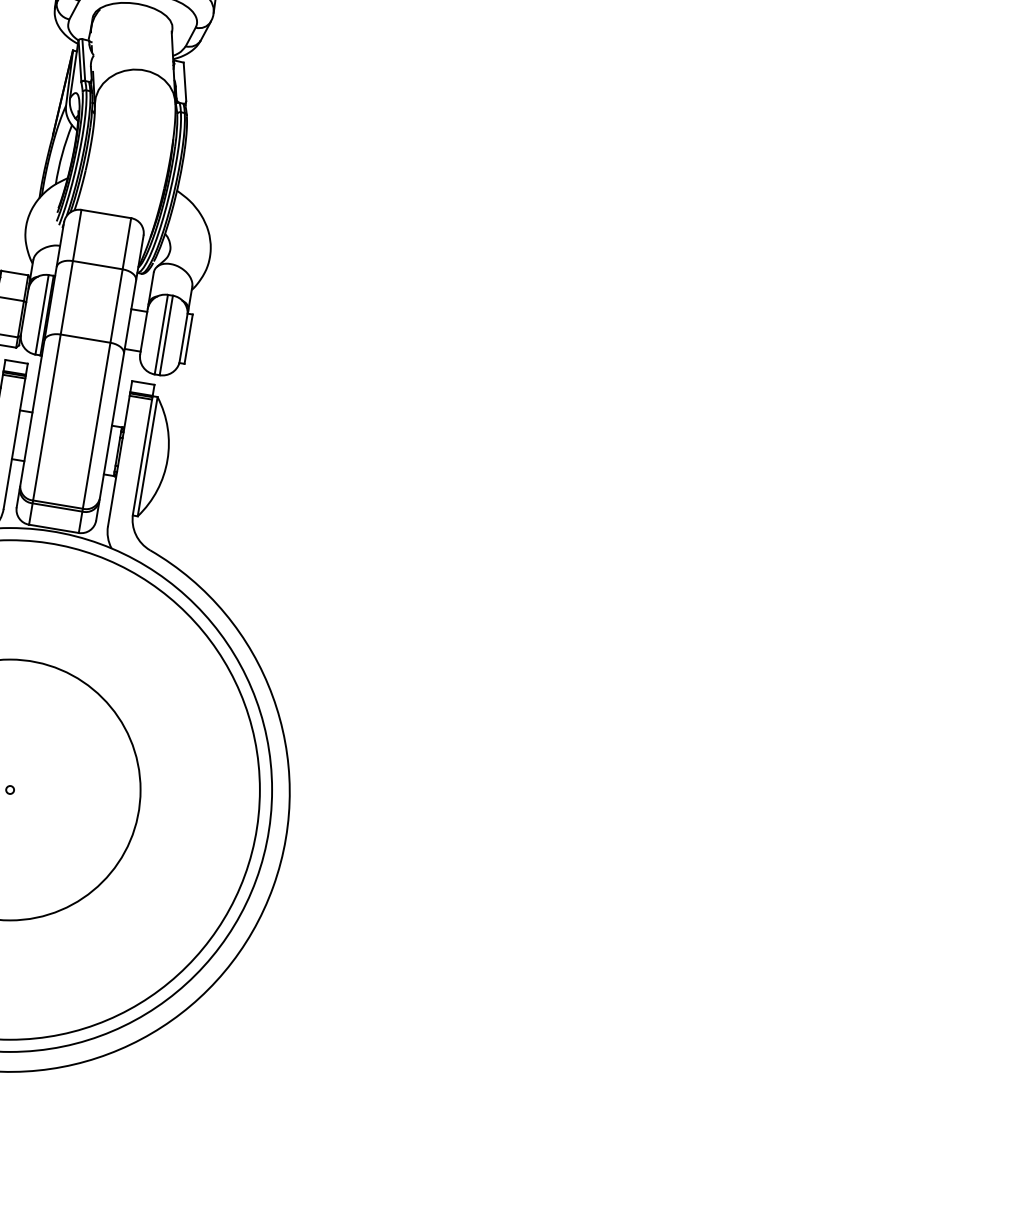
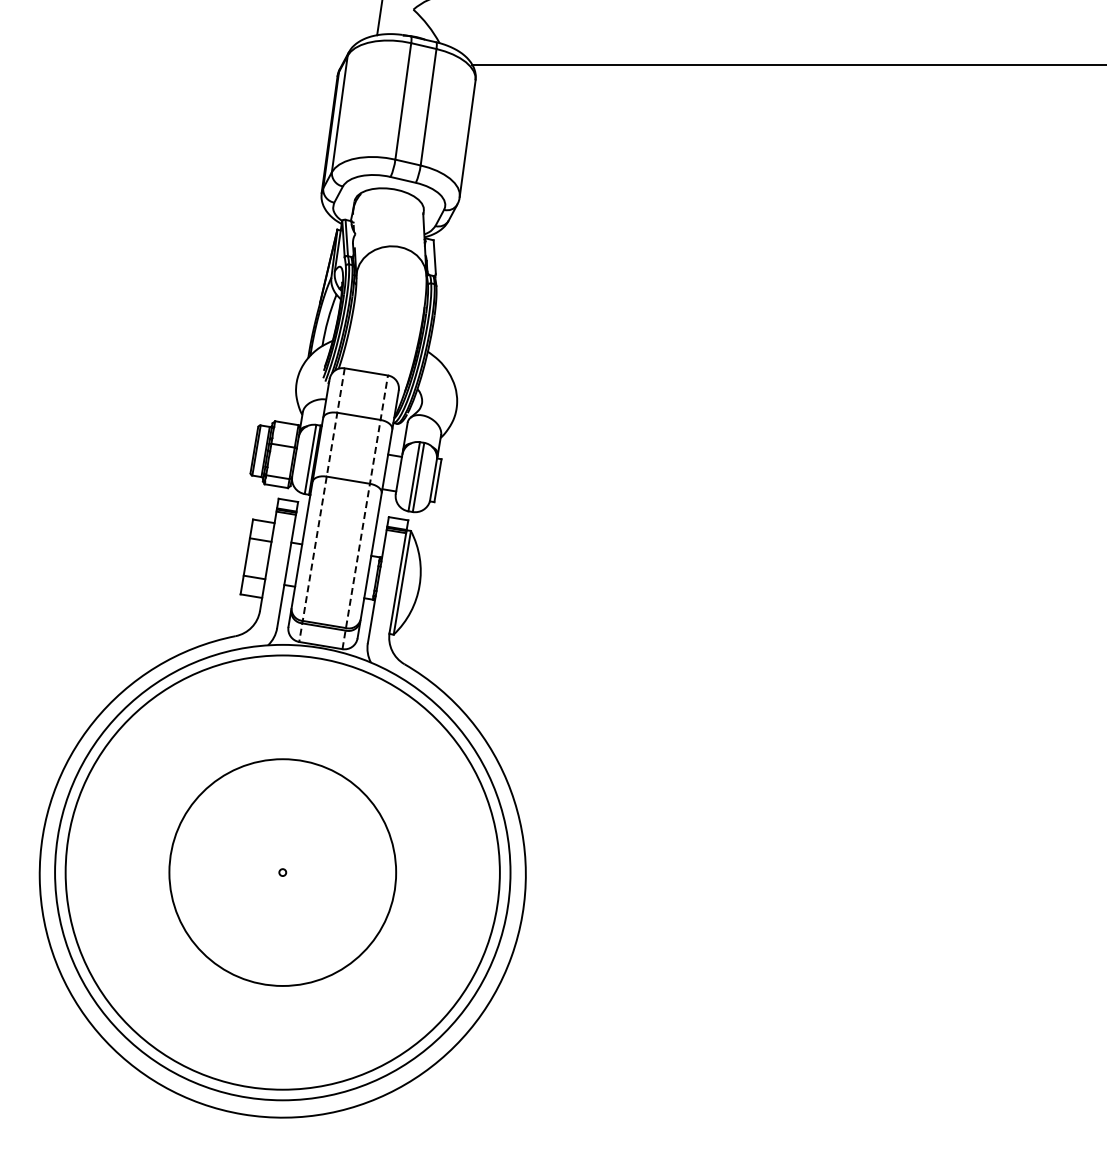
line: (55, 367) -> (322, 505), solid -> dashed
line: (105, 375) -> (365, 512), solid -> dashed

